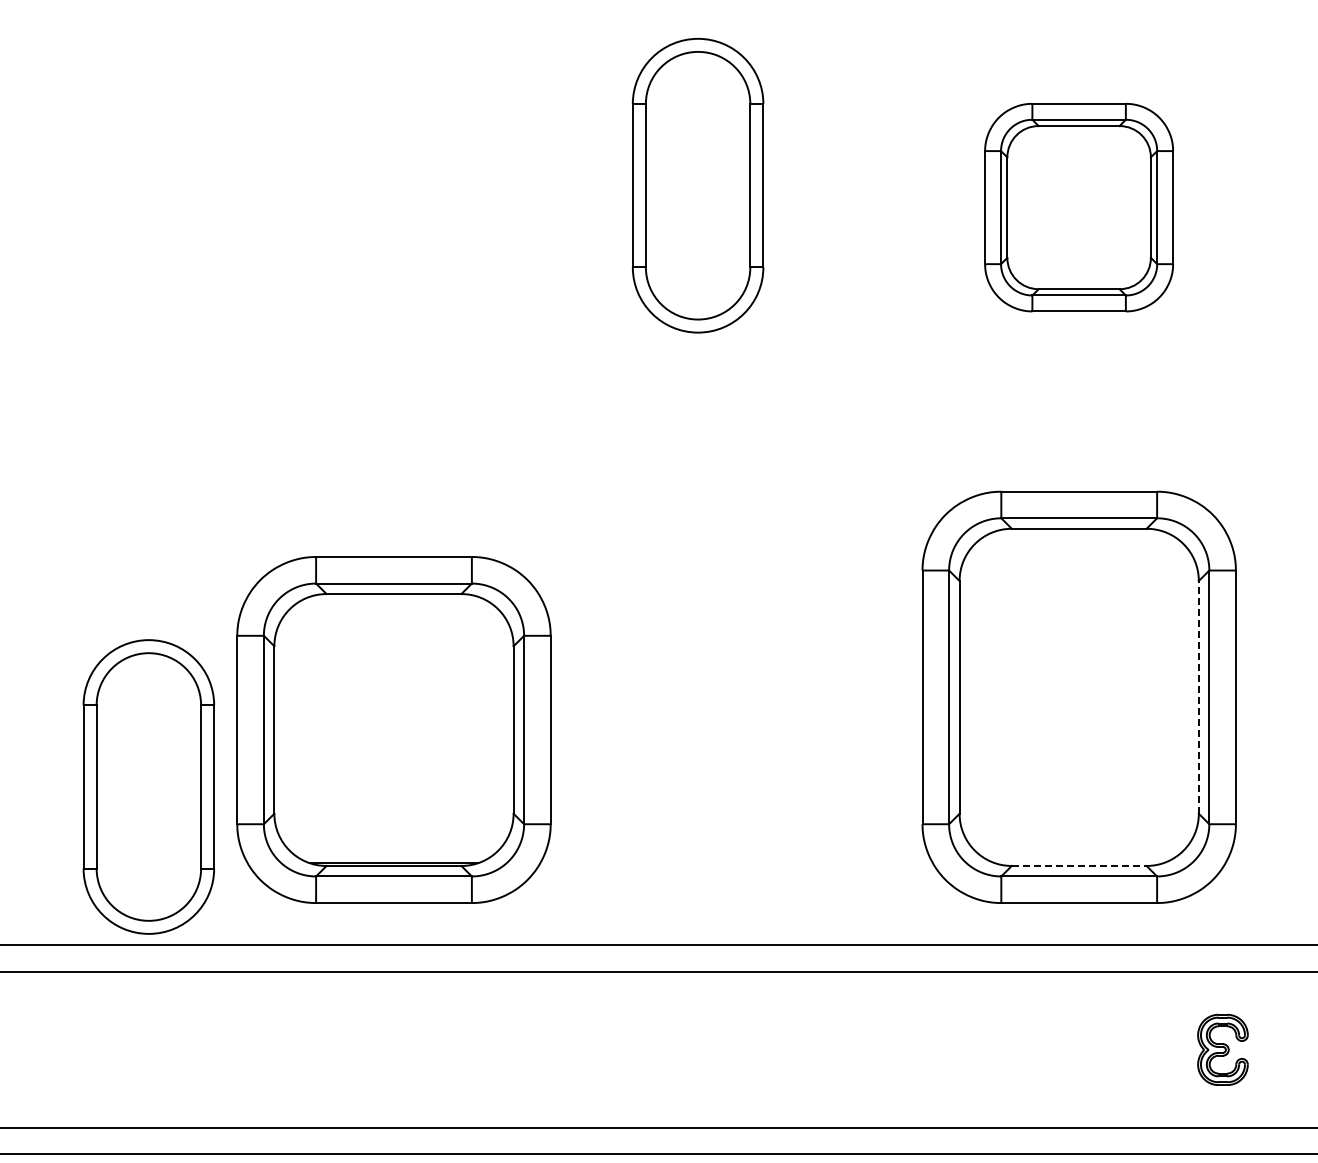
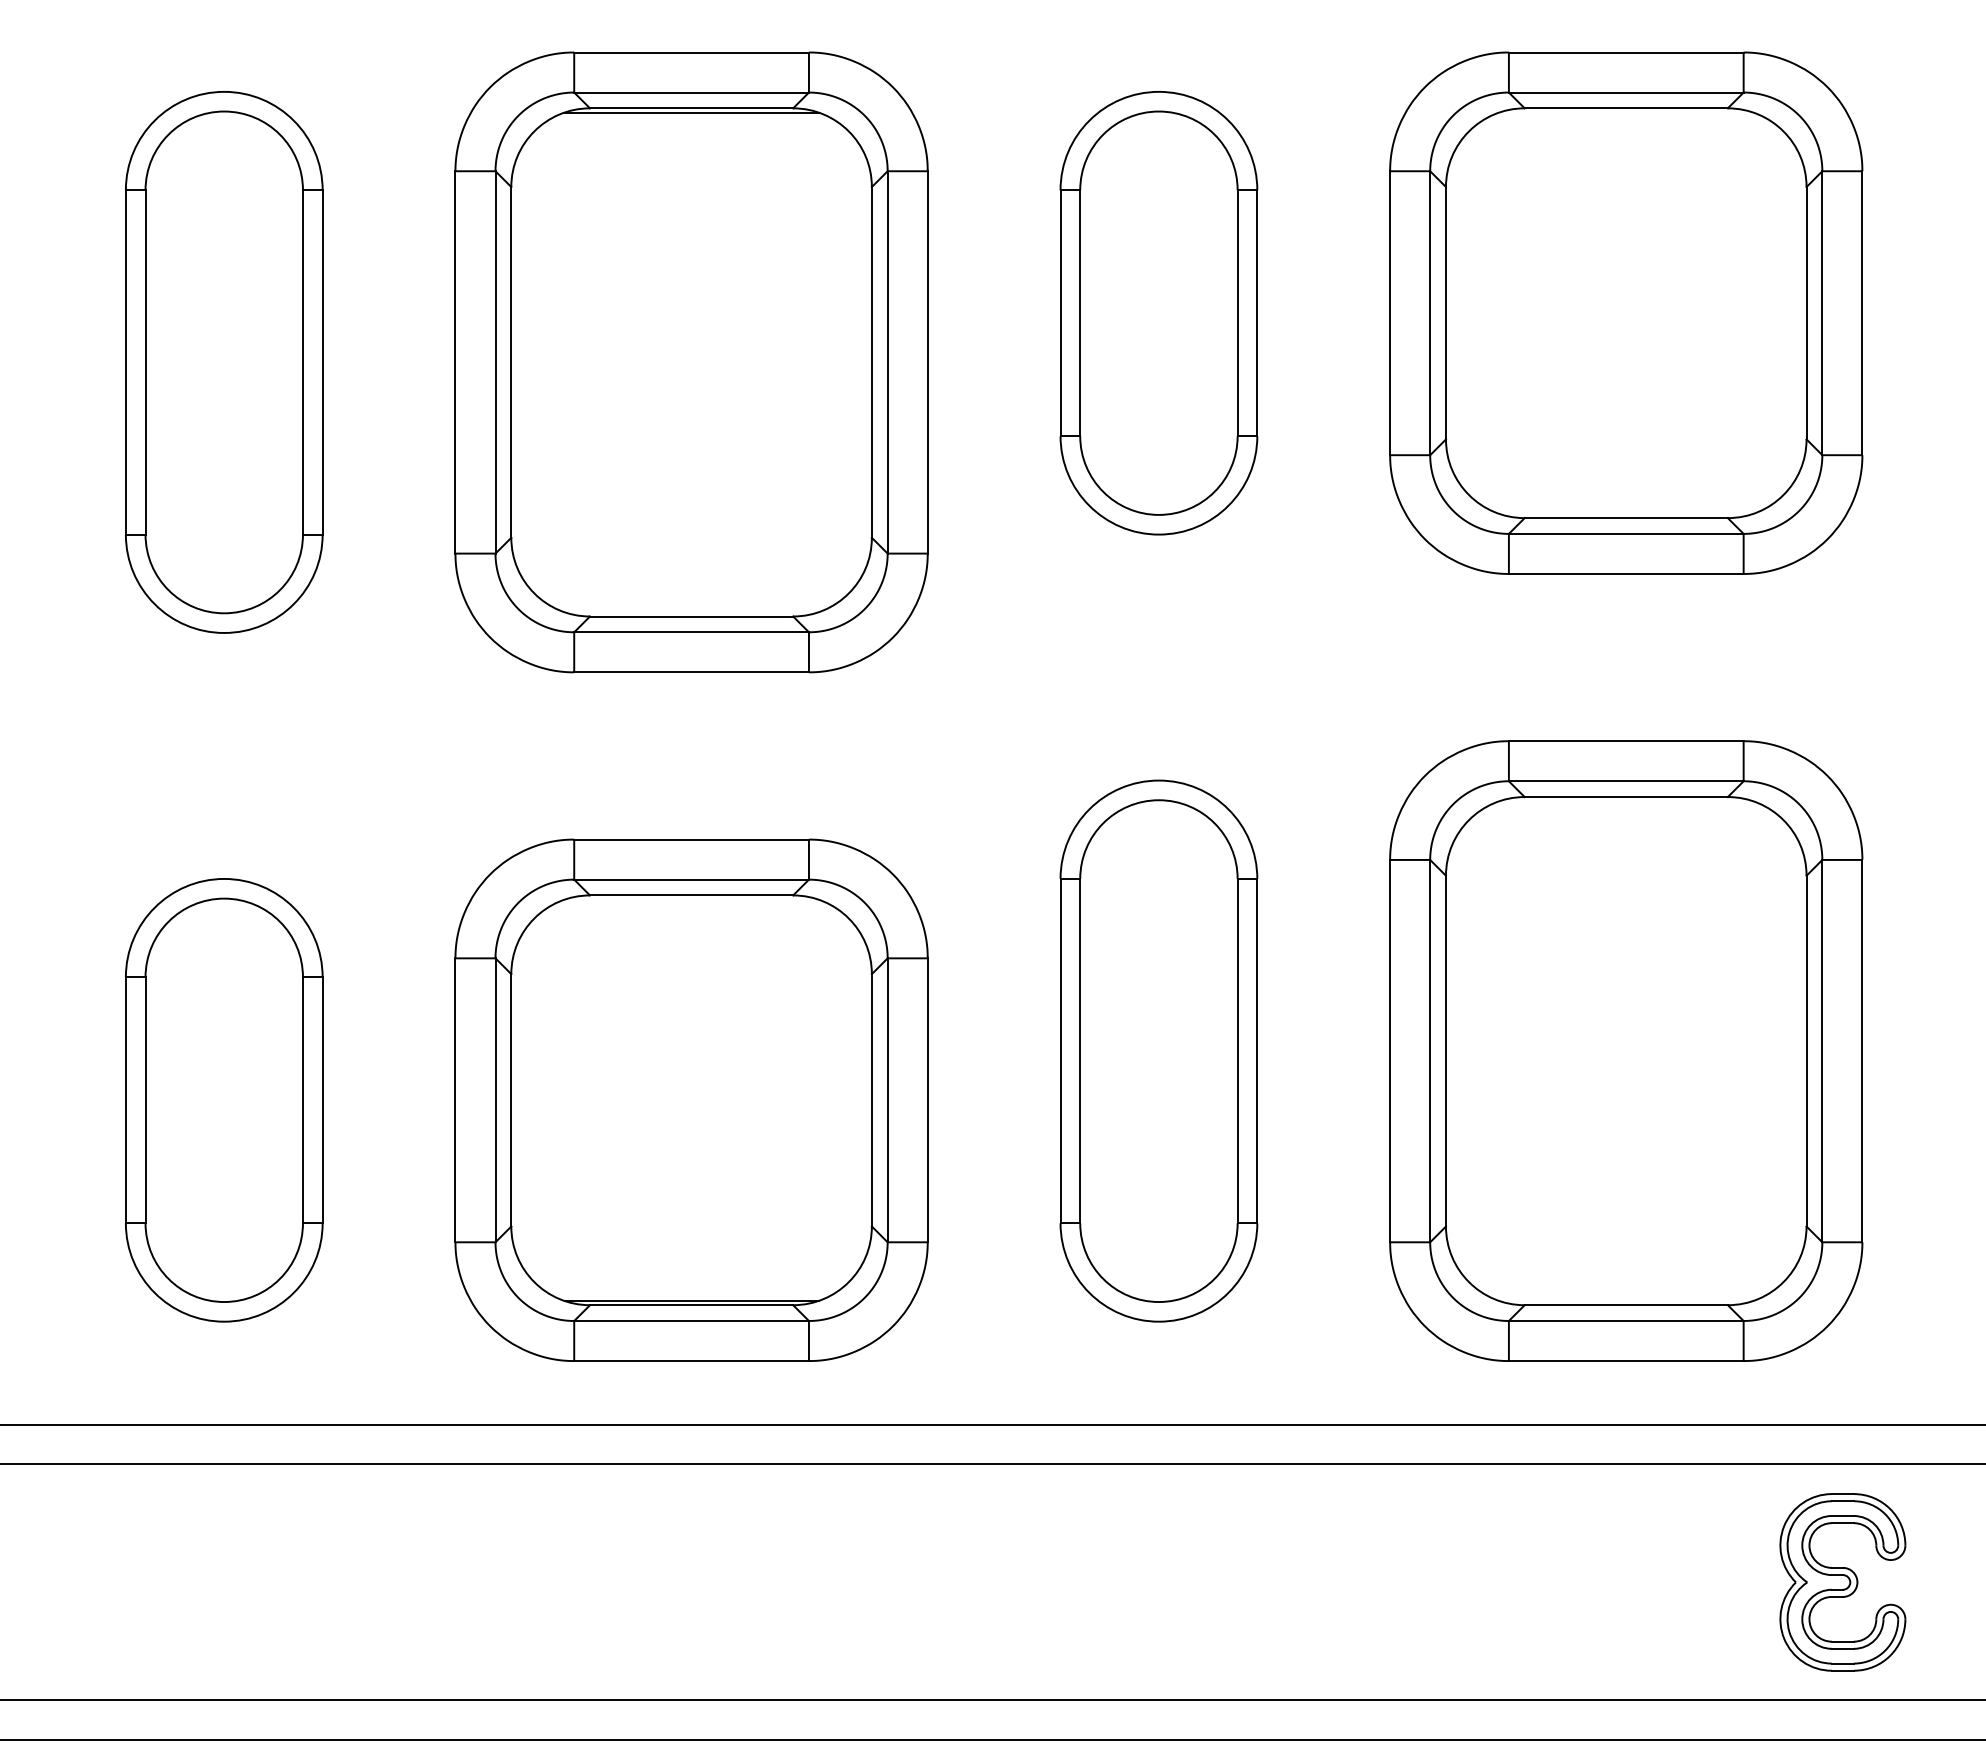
part: (698, 185) -> (1159, 312), moved
part: (1078, 207) -> (1625, 312), size x1.67
part: (148, 239) -> (223, 361), added
part: (458, 239) -> (690, 361), added
line: (1198, 696) -> (1806, 1049), dashed -> solid
part: (769, 697) -> (1159, 1051), added
part: (393, 729) -> (690, 1099), moved
part: (148, 786) -> (223, 1099), moved
line: (1079, 865) -> (1626, 1304), dashed -> solid
part: (1222, 1049) -> (1842, 1581), size x1.67

